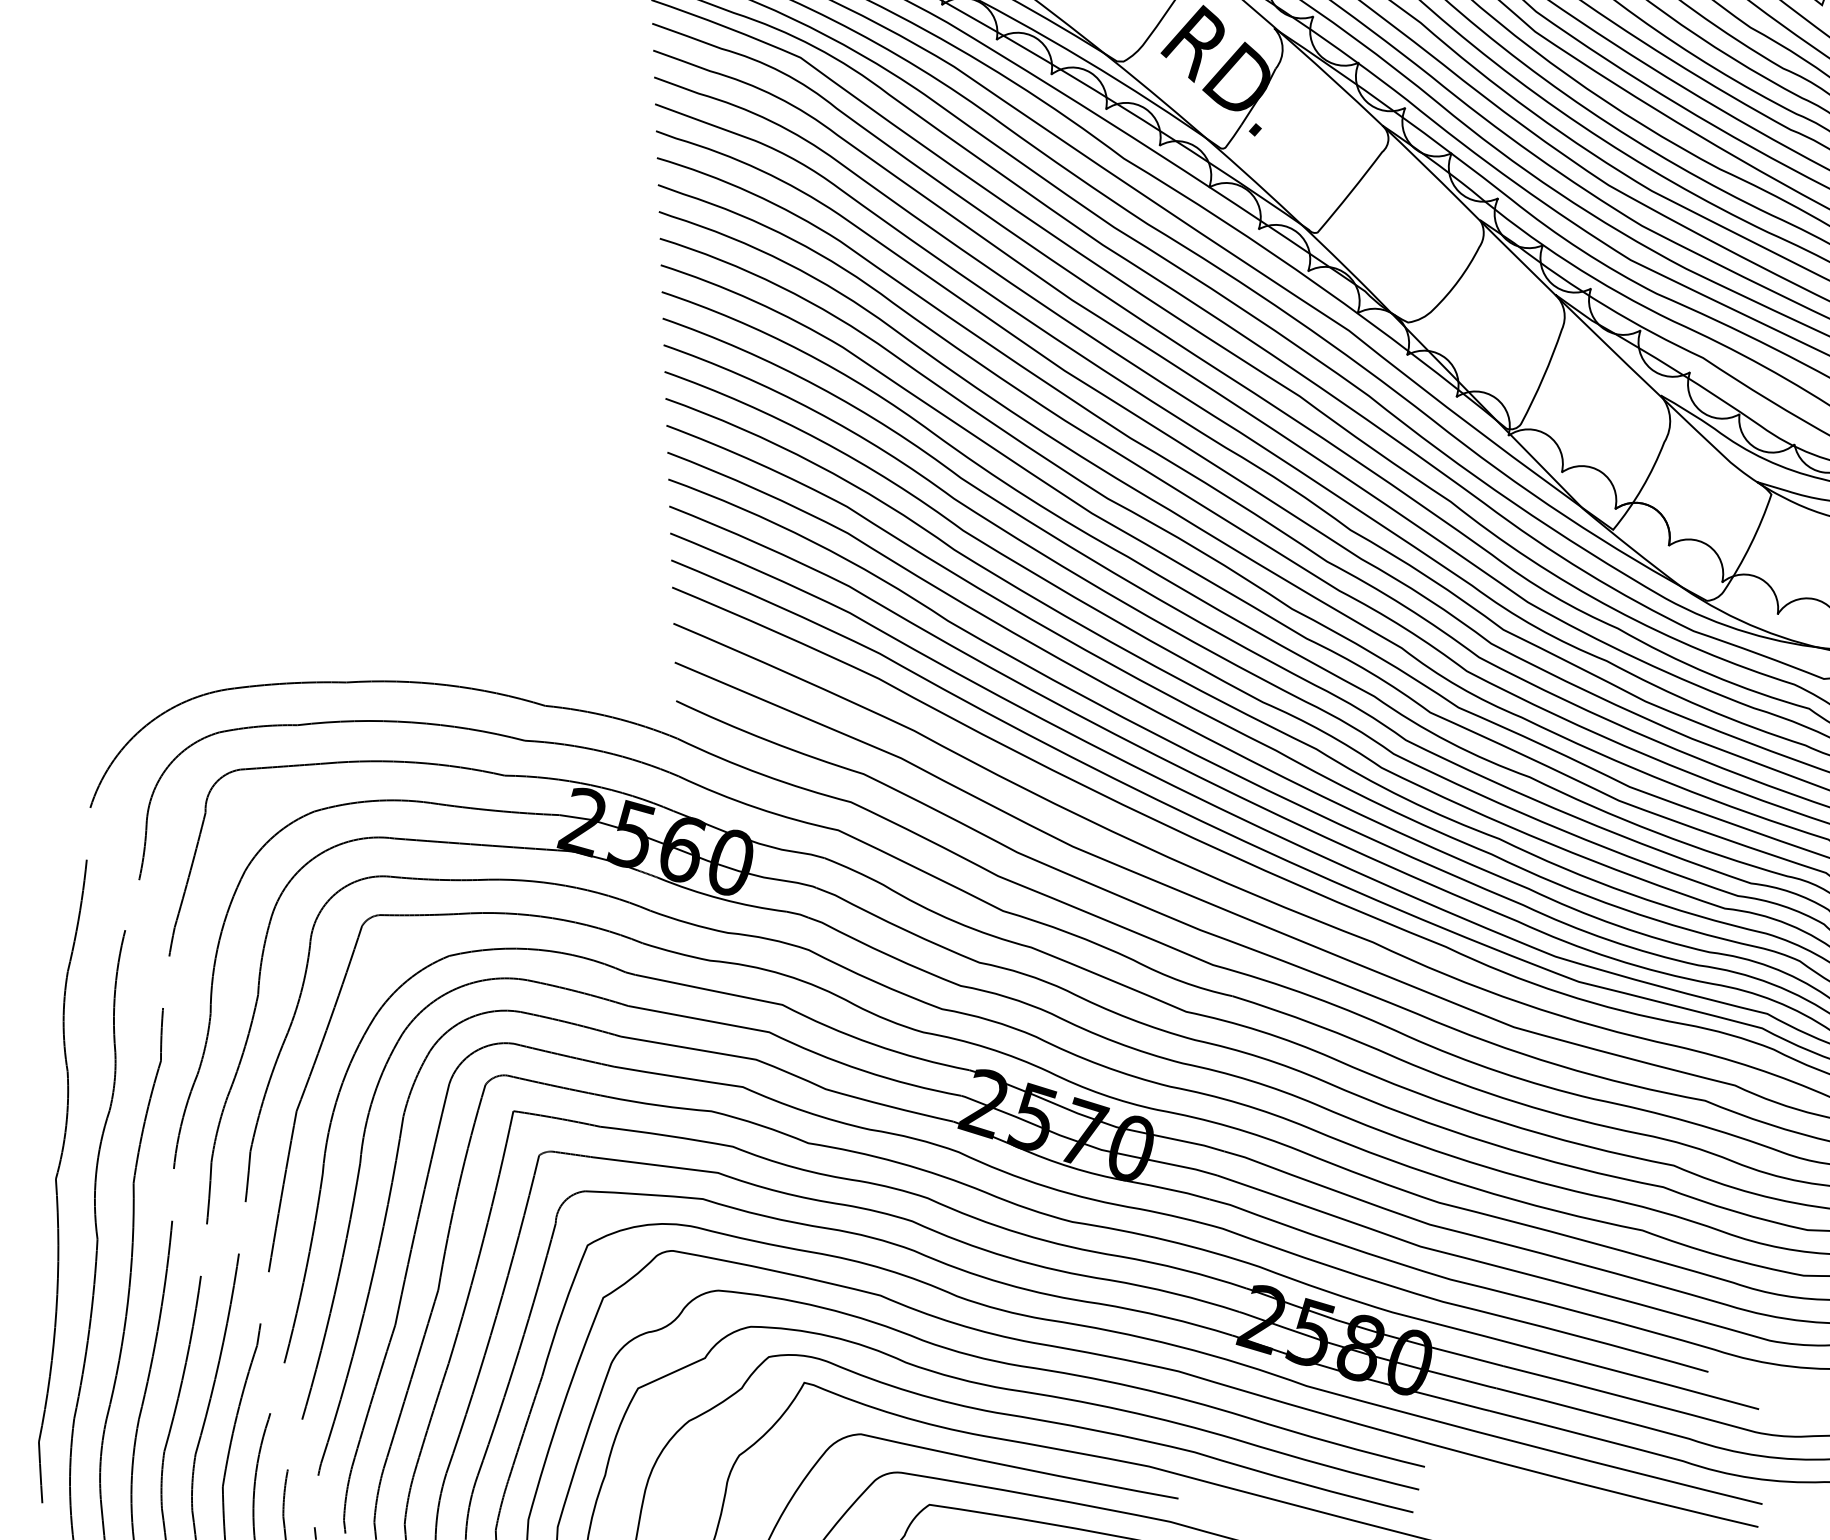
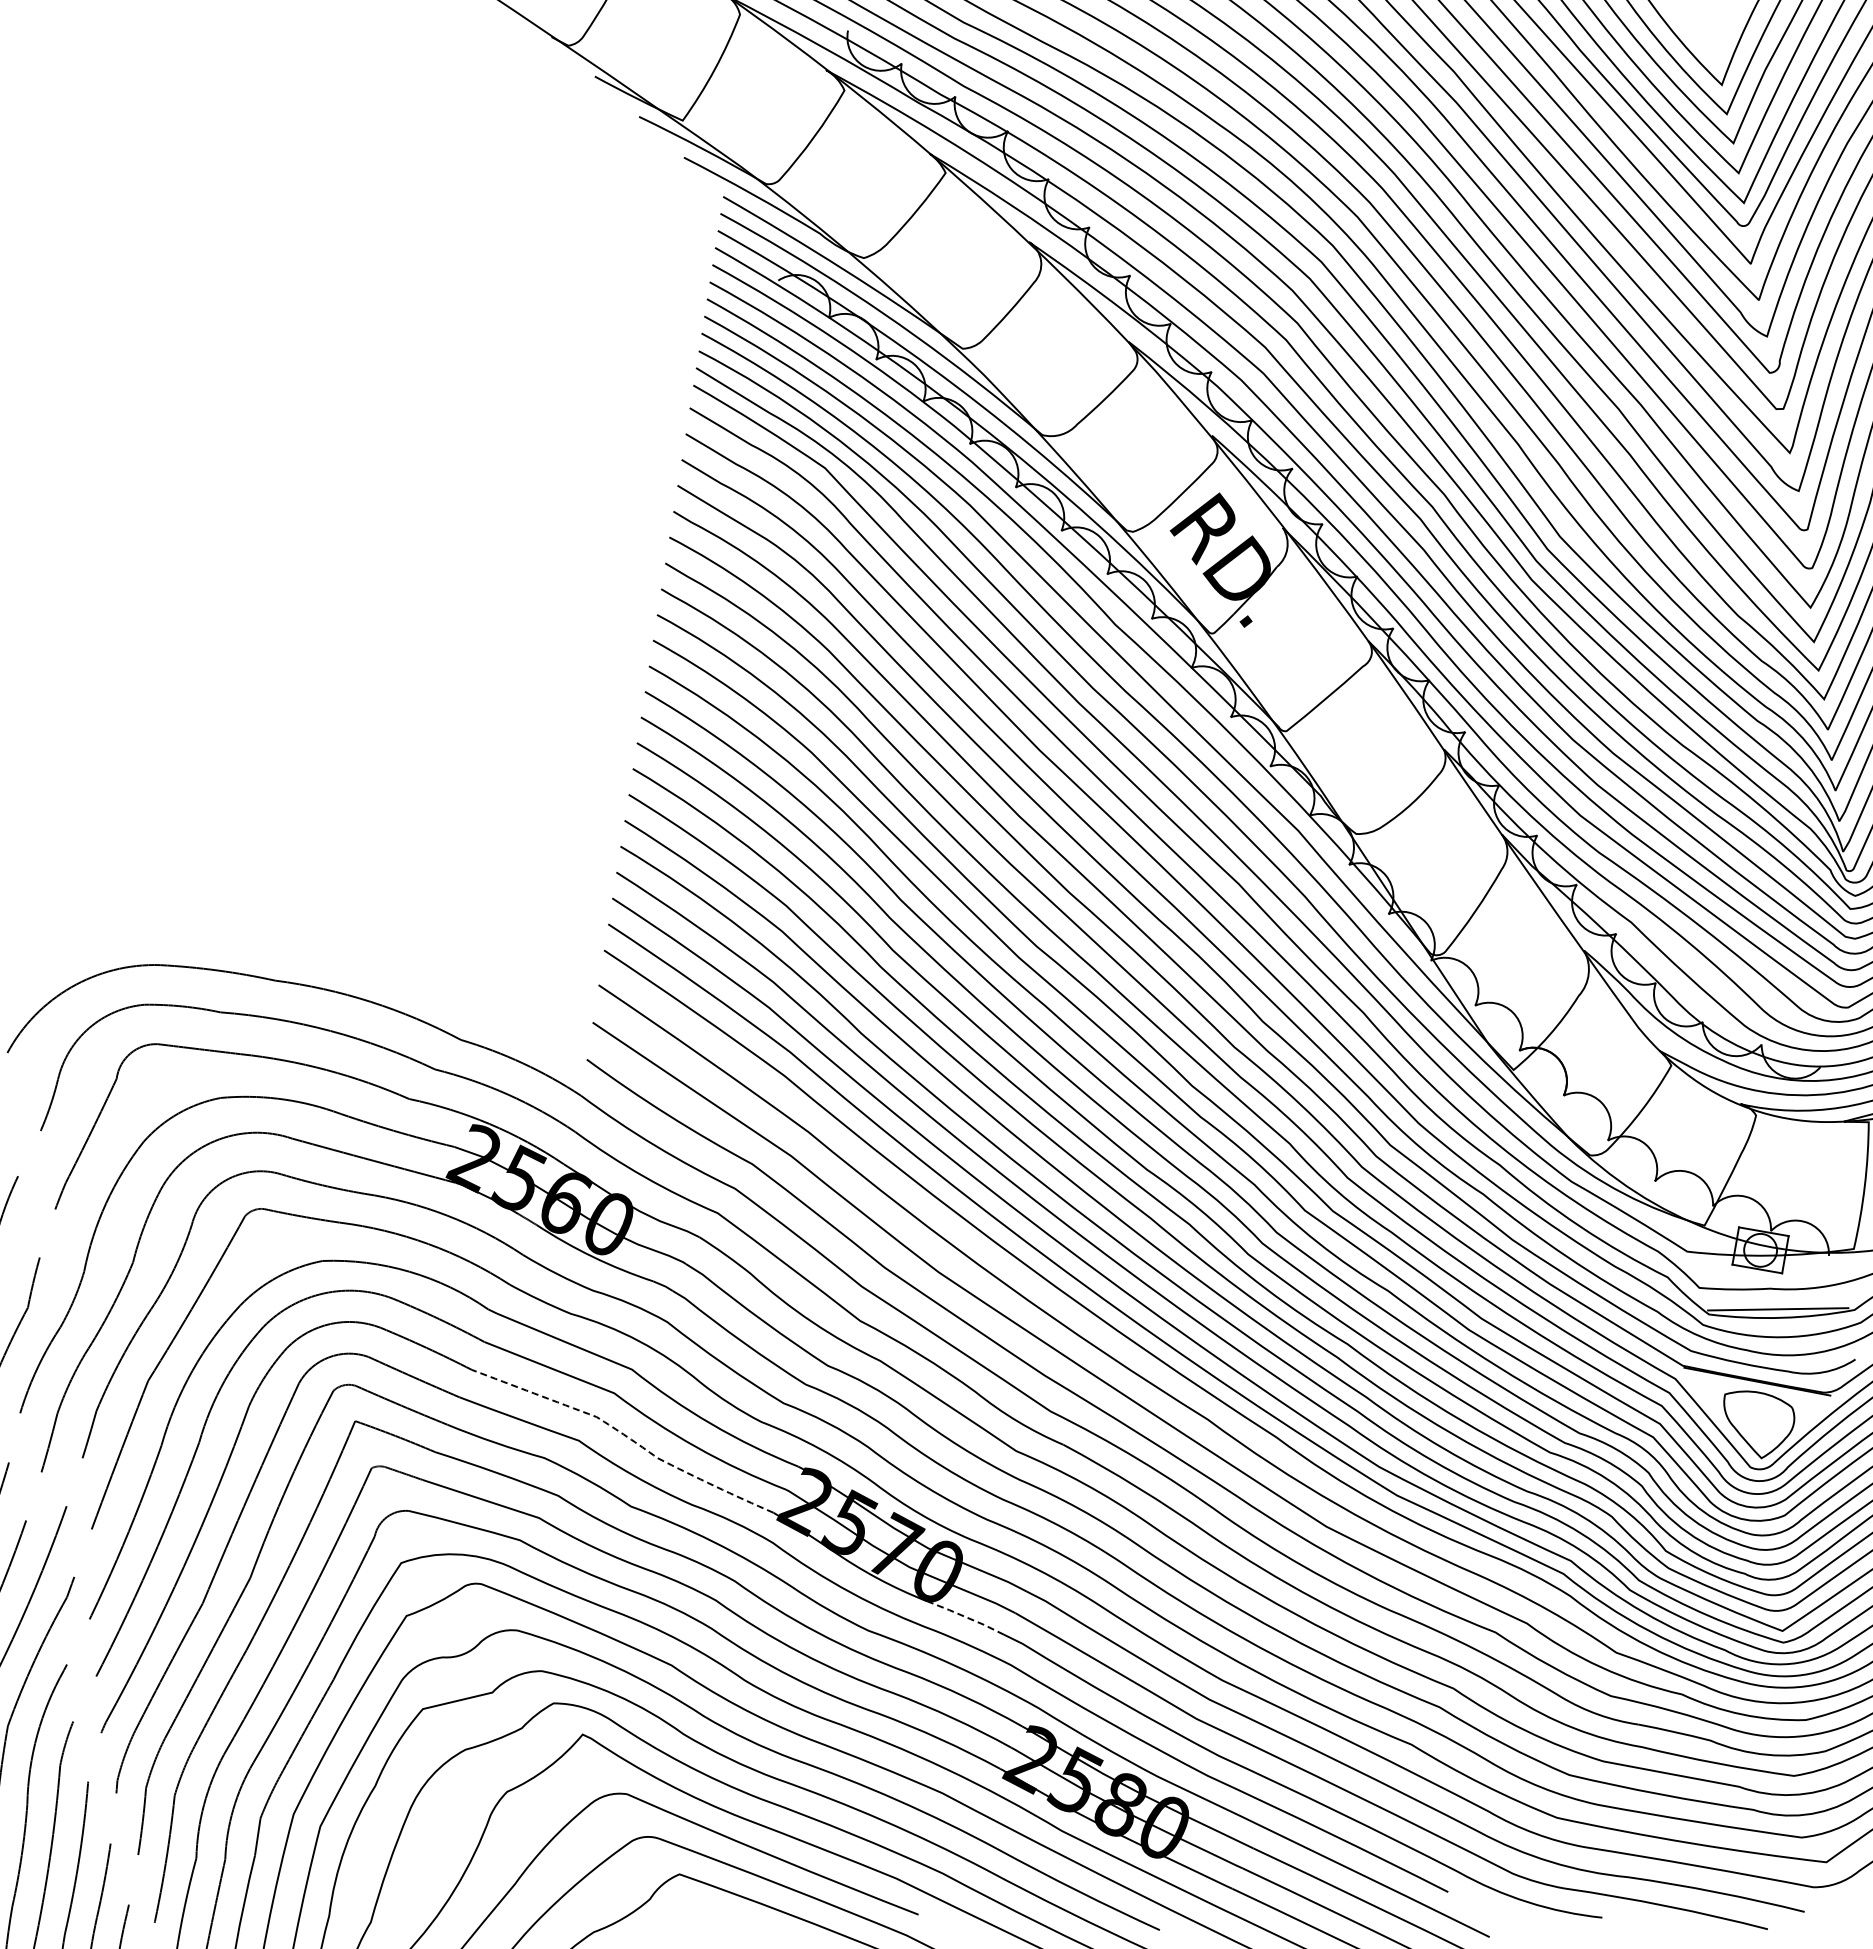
line: (788, 1072) -> (625, 1435), solid -> dashed
line: (1167, 1189) -> (965, 1617), solid -> dashed

